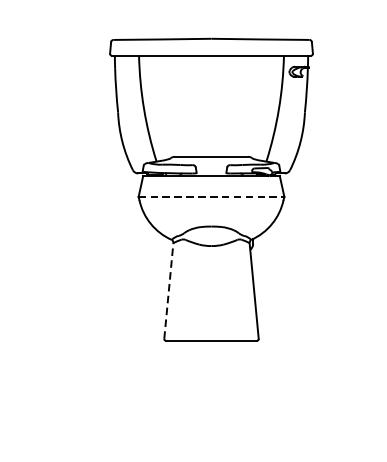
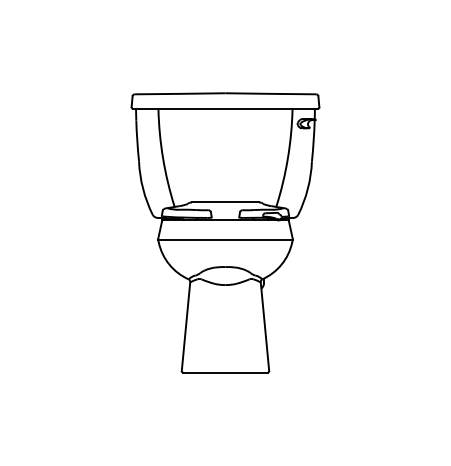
line: (211, 196) -> (225, 239), dashed -> solid
line: (169, 290) -> (186, 326), dashed -> solid

